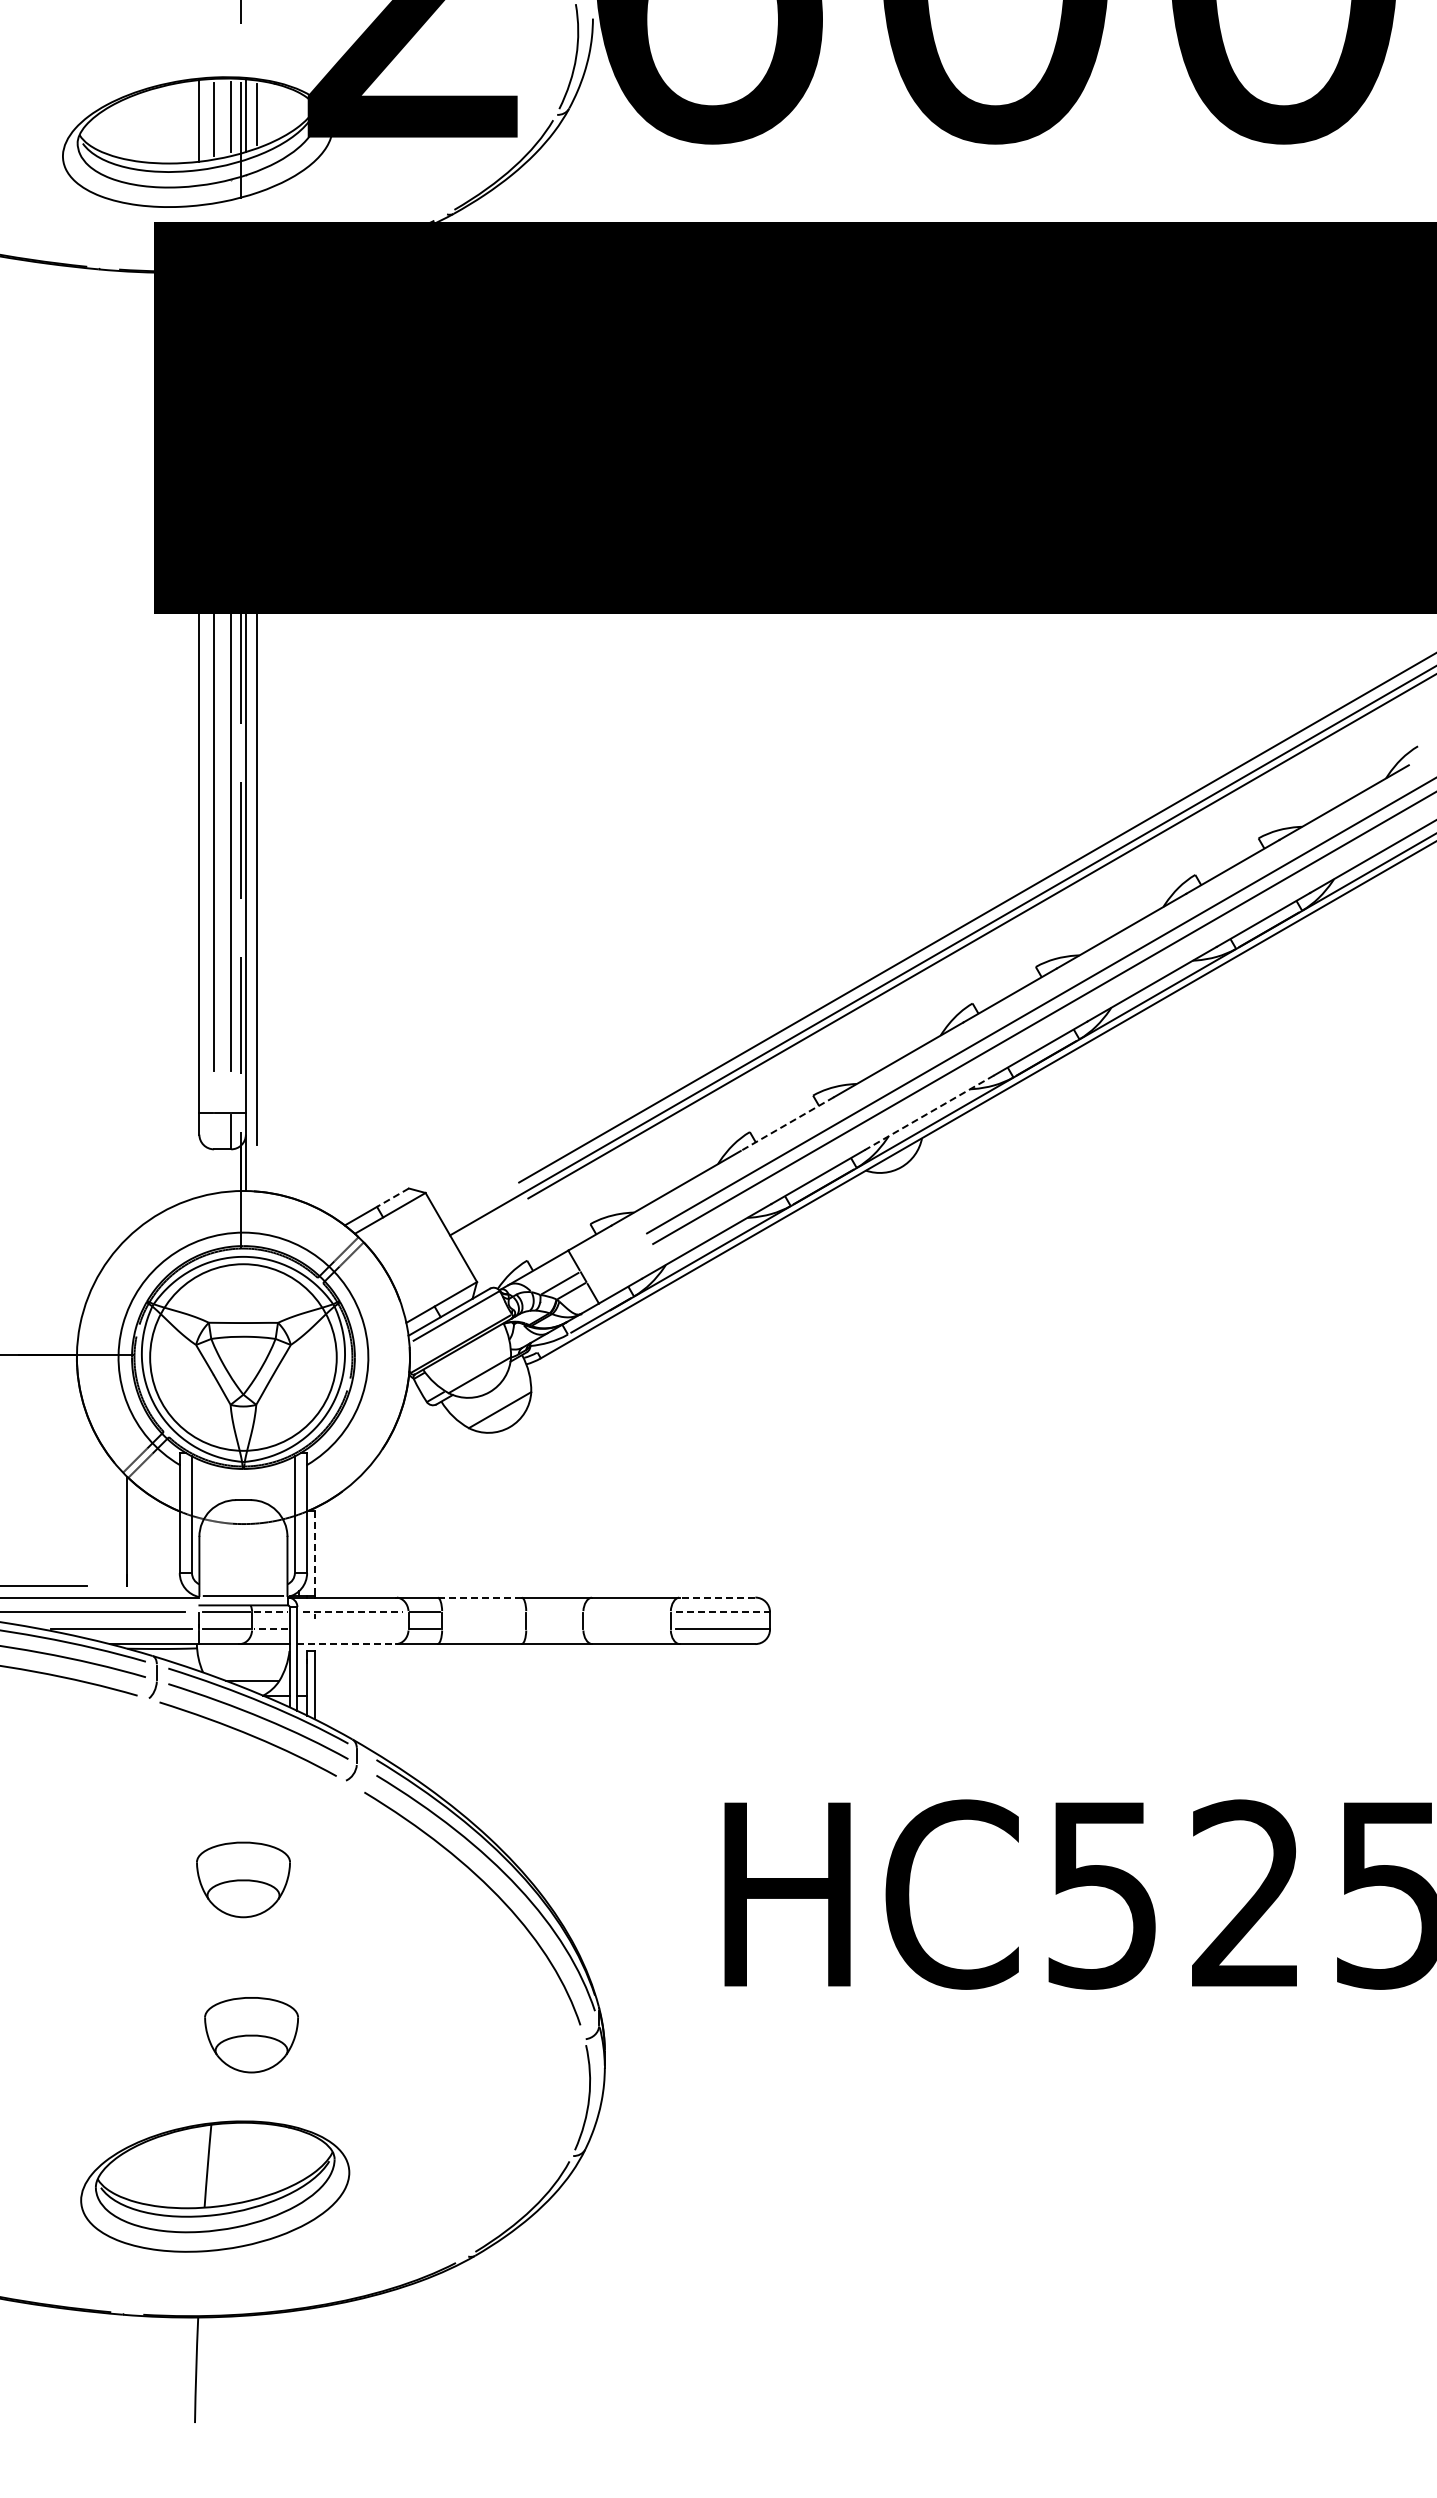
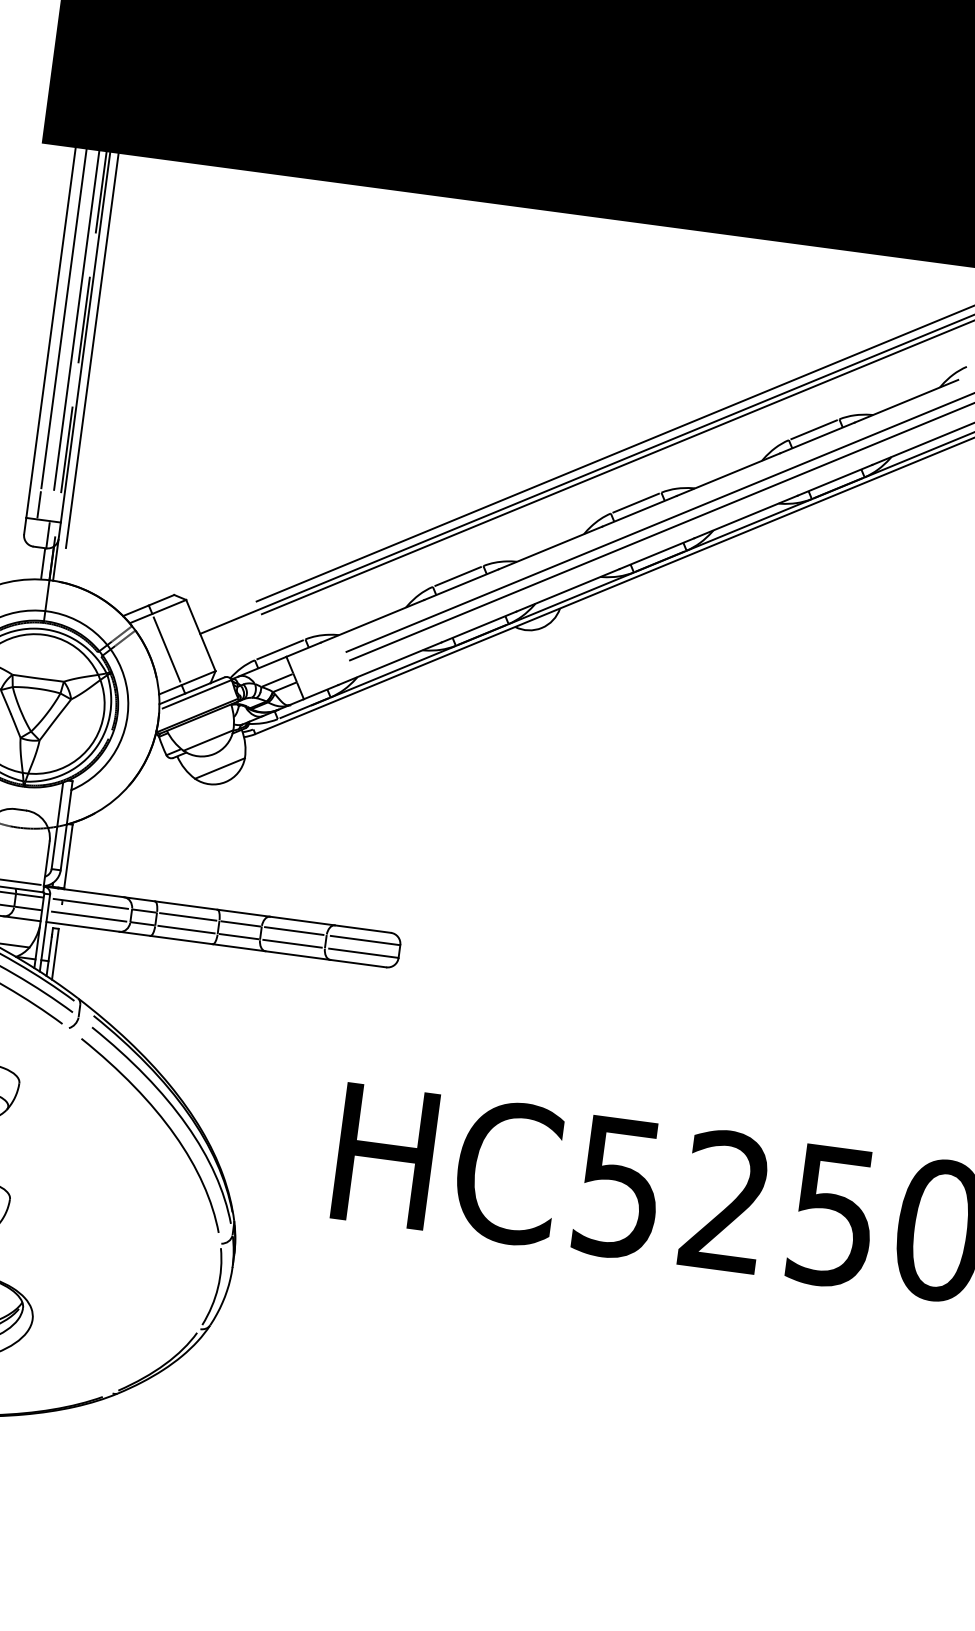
line: (1226, 856) -> (813, 429), added
line: (1003, 984) -> (635, 502), added
line: (214, 1092) -> (39, 504), added
line: (929, 1112) -> (568, 590), dashed -> solid
line: (781, 1113) -> (458, 576), added
line: (787, 1124) -> (461, 584), dashed -> solid
line: (229, 1170) -> (42, 563), added
line: (392, 1197) -> (161, 600), dashed -> solid
line: (558, 1242) -> (279, 649), added
line: (408, 1261) -> (166, 649), added
line: (314, 1553) -> (68, 856), dashed -> solid
line: (479, 1597) -> (186, 905), dashed -> solid
line: (717, 1597) -> (362, 929), dashed -> solid
line: (270, 1612) -> (29, 895), dashed -> solid
line: (353, 1612) -> (91, 904), dashed -> solid
line: (484, 1612) -> (188, 917), added
line: (554, 1612) -> (240, 924), added
line: (626, 1612) -> (293, 931), added
line: (723, 1612) -> (365, 940), dashed -> solid
line: (270, 1629) -> (27, 908), dashed -> solid
line: (352, 1629) -> (88, 916), added
line: (484, 1629) -> (186, 929), added
line: (554, 1629) -> (238, 936), added
line: (626, 1629) -> (292, 943), added
line: (347, 1644) -> (83, 927), dashed -> solid

